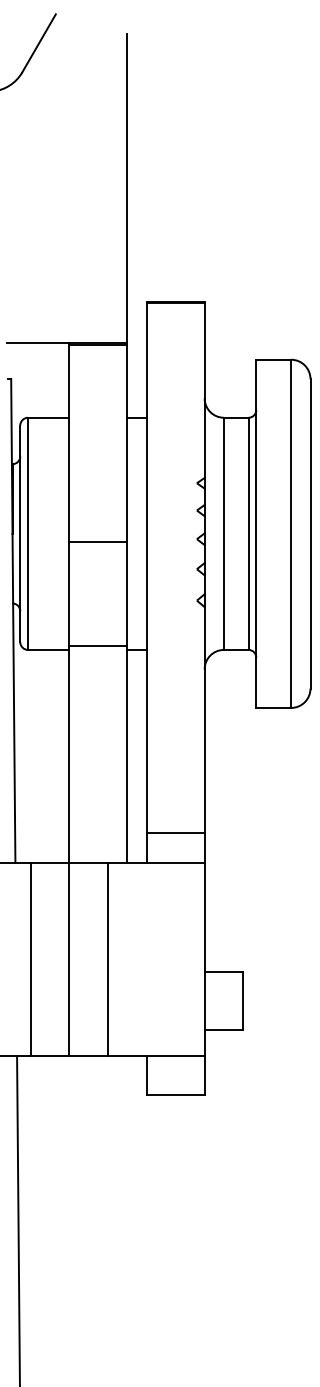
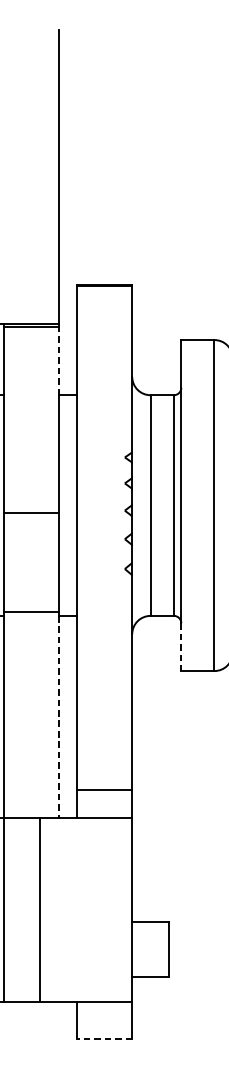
line: (127, 381) -> (58, 360), solid -> dashed
line: (256, 683) -> (181, 647), solid -> dashed
line: (127, 756) -> (58, 717), solid -> dashed
line: (175, 1094) -> (104, 1038), solid -> dashed

